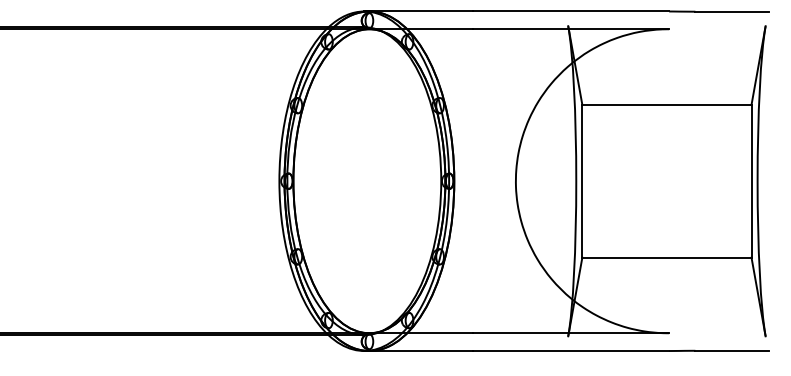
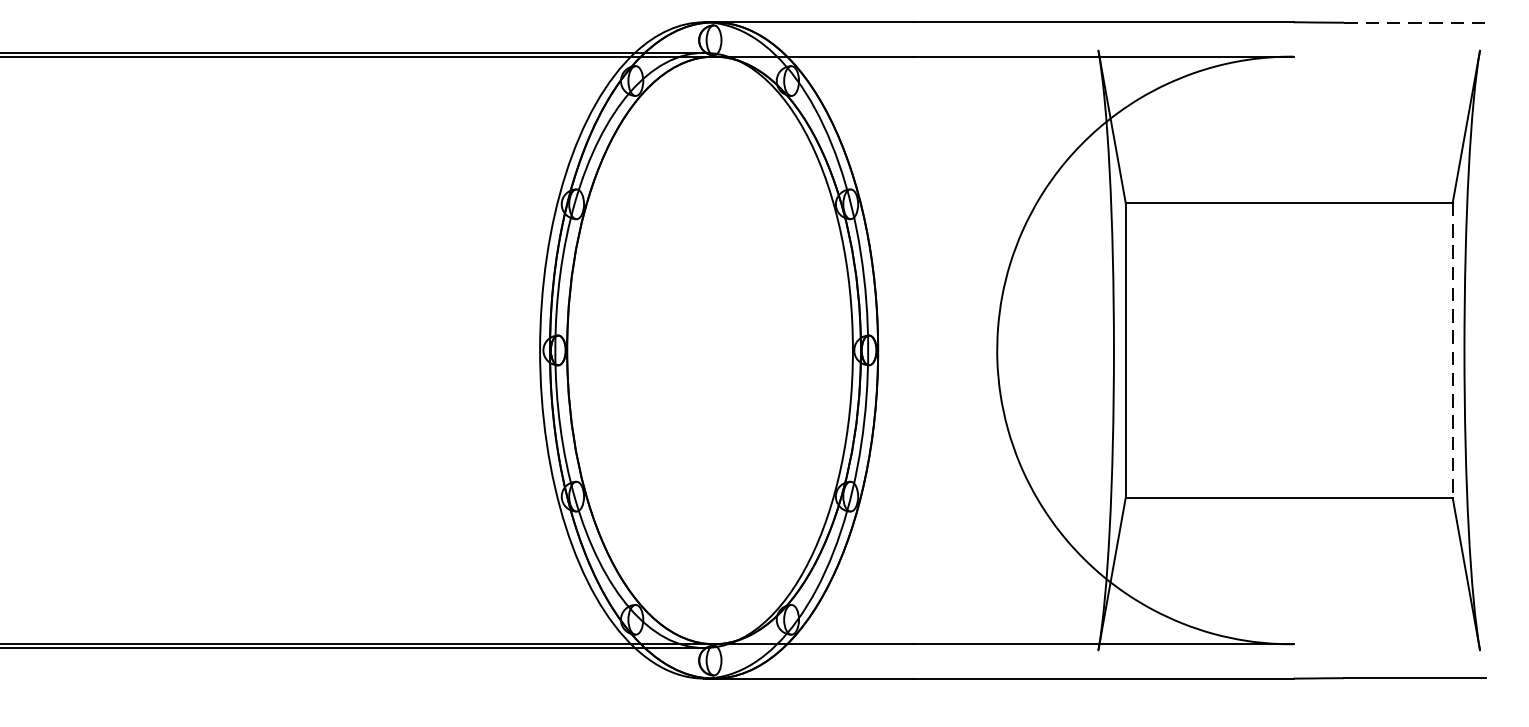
line: (732, 11) -> (1415, 22), solid -> dashed
line: (751, 181) -> (1452, 350), solid -> dashed

